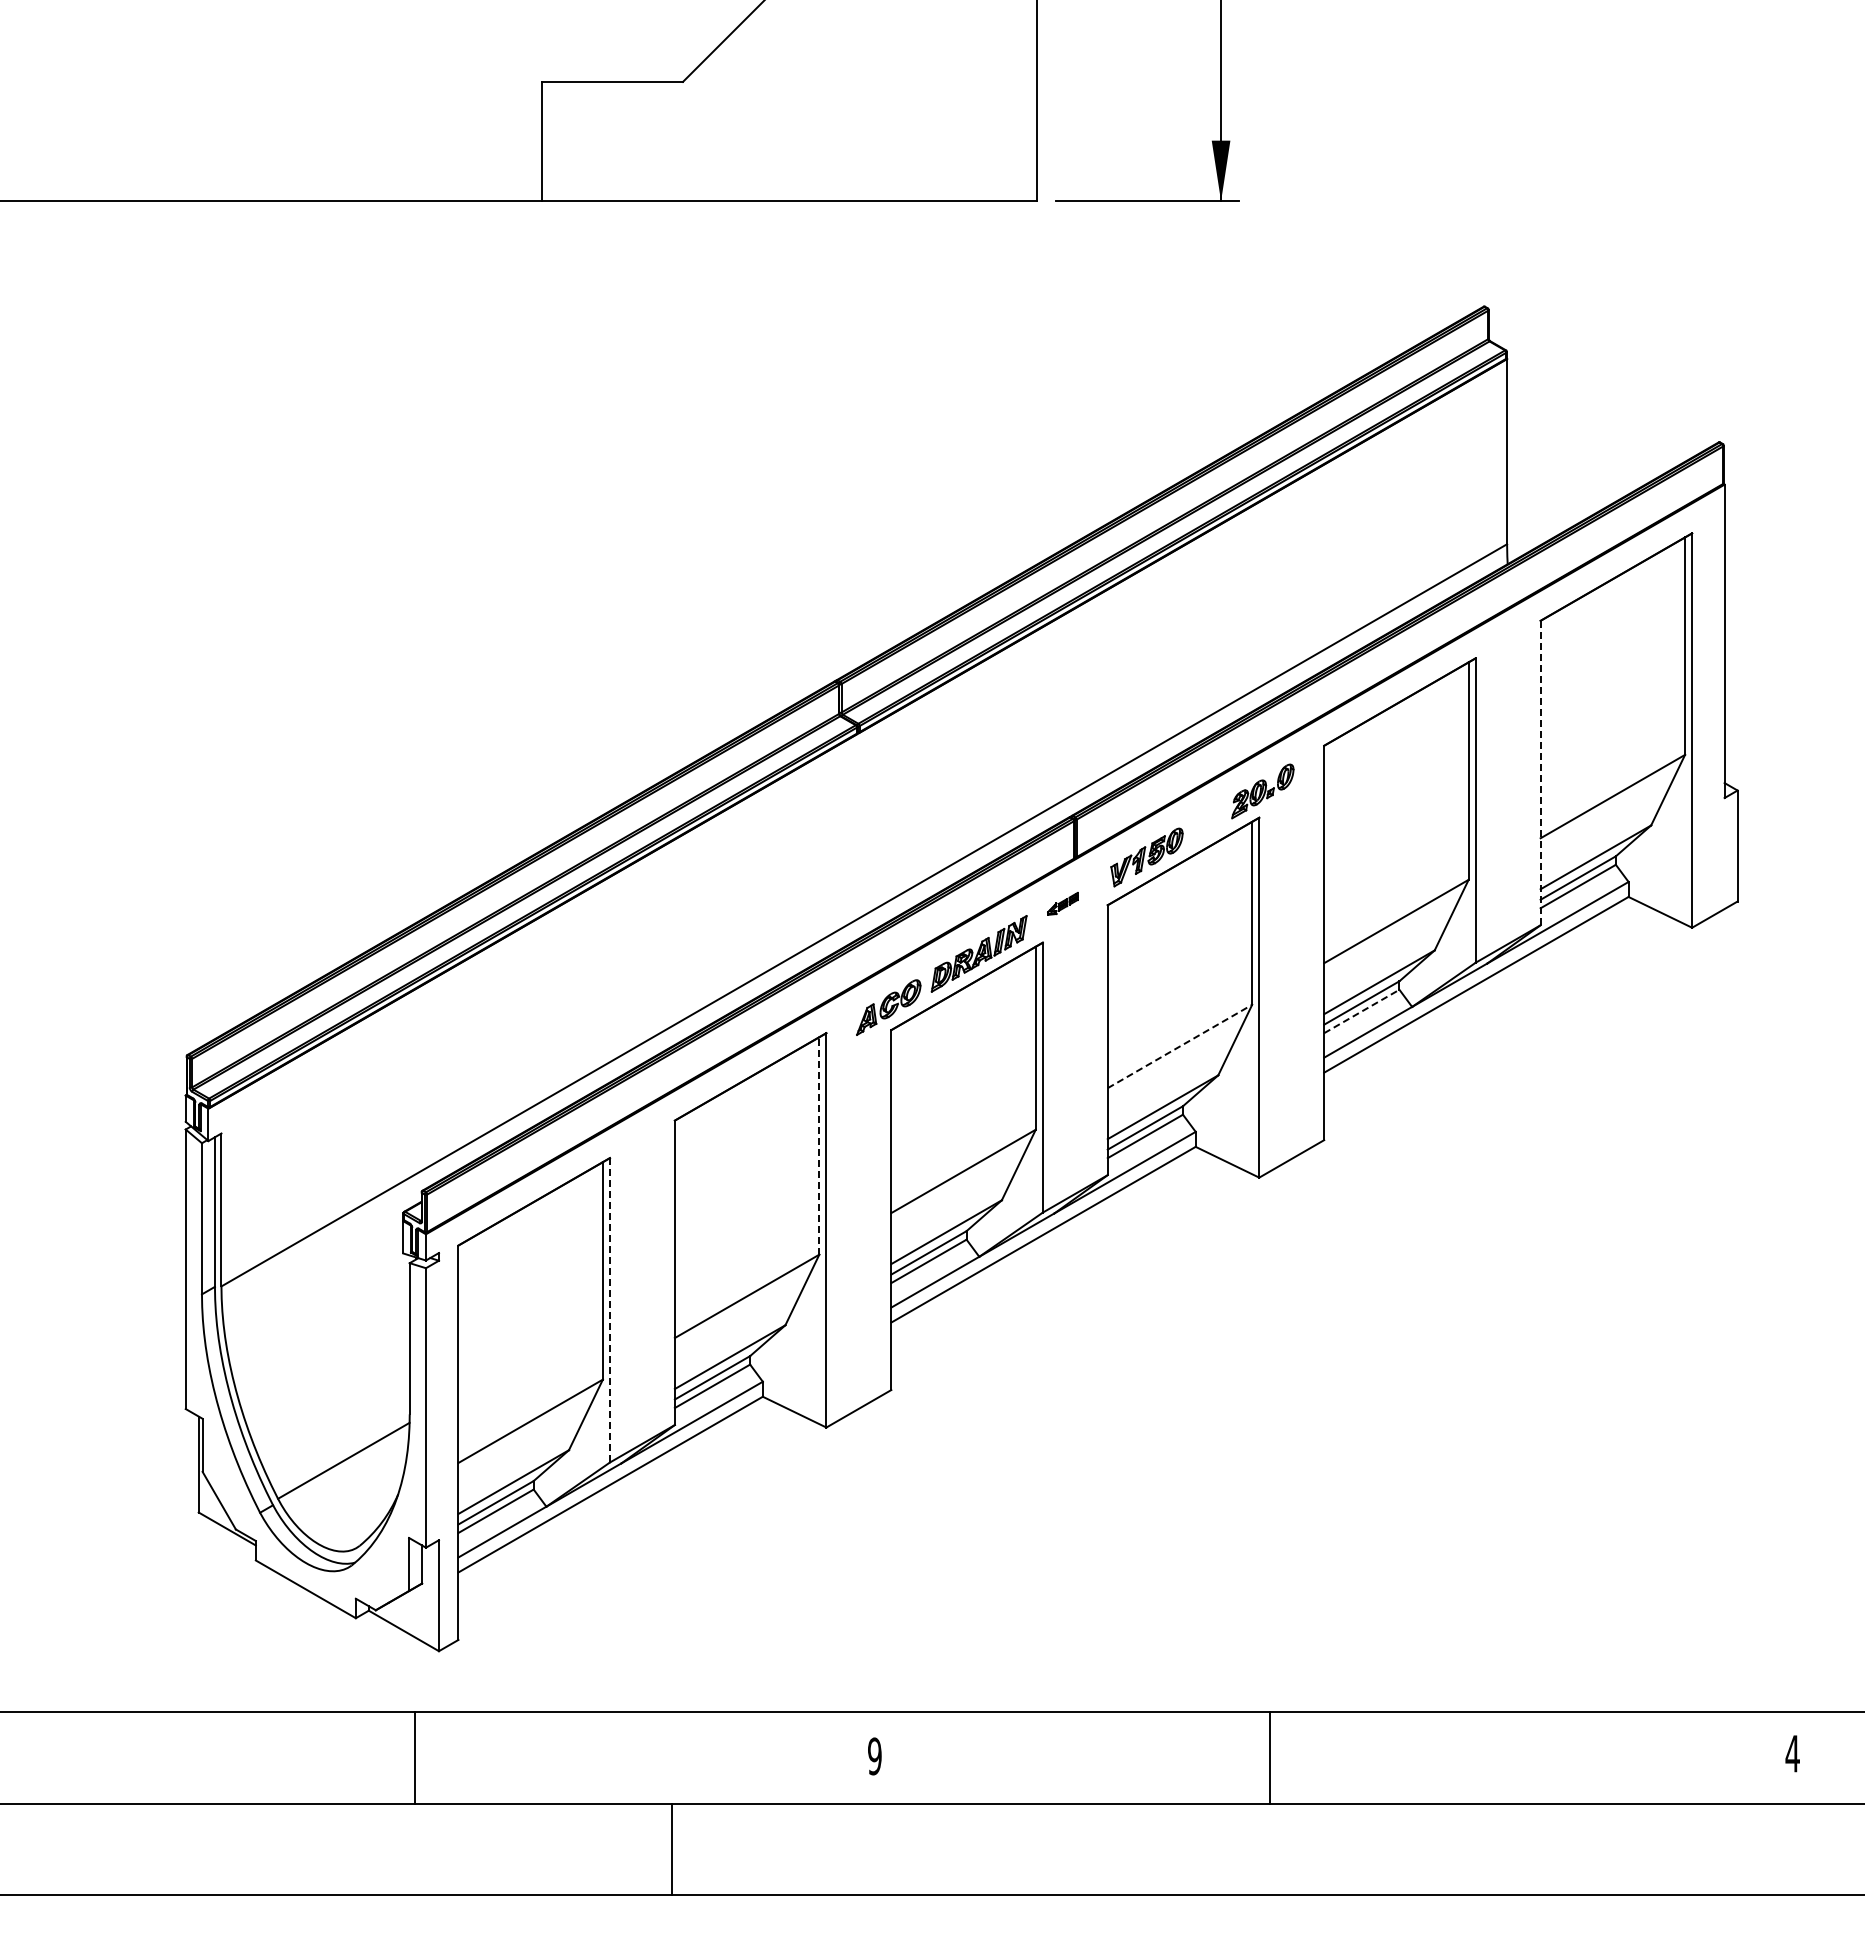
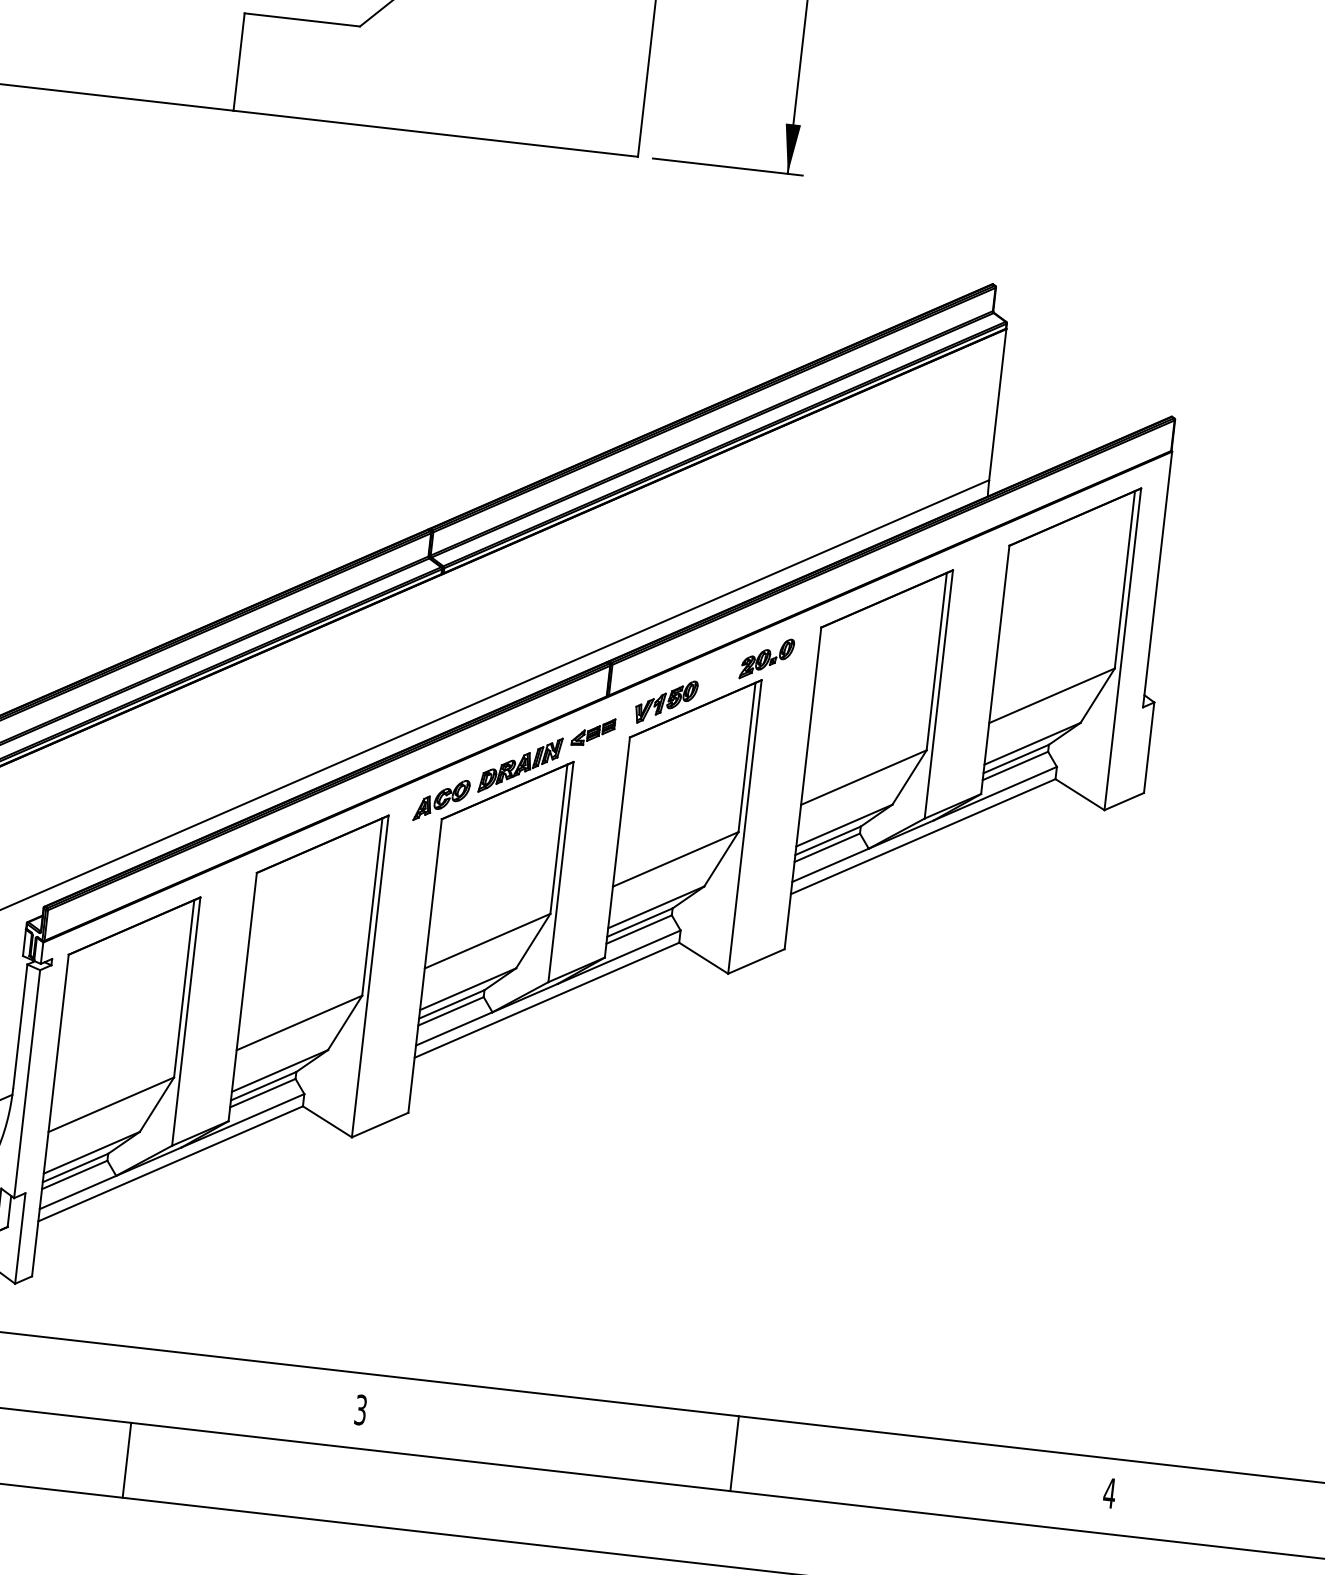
line: (1540, 773) -> (995, 670), dashed -> solid
part: (1062, 903) -> (593, 731), size x1.67
line: (1362, 1011) -> (827, 847), dashed -> solid
line: (1180, 1046) -> (676, 859), dashed -> solid
line: (819, 1145) -> (372, 906), dashed -> solid
line: (609, 1310) -> (185, 1021), dashed -> solid
text: (874, 1756) -> (360, 1410), 9 -> 3
line: (1270, 1757) -> (734, 1453), moved
line: (671, 1849) -> (126, 1460), moved

